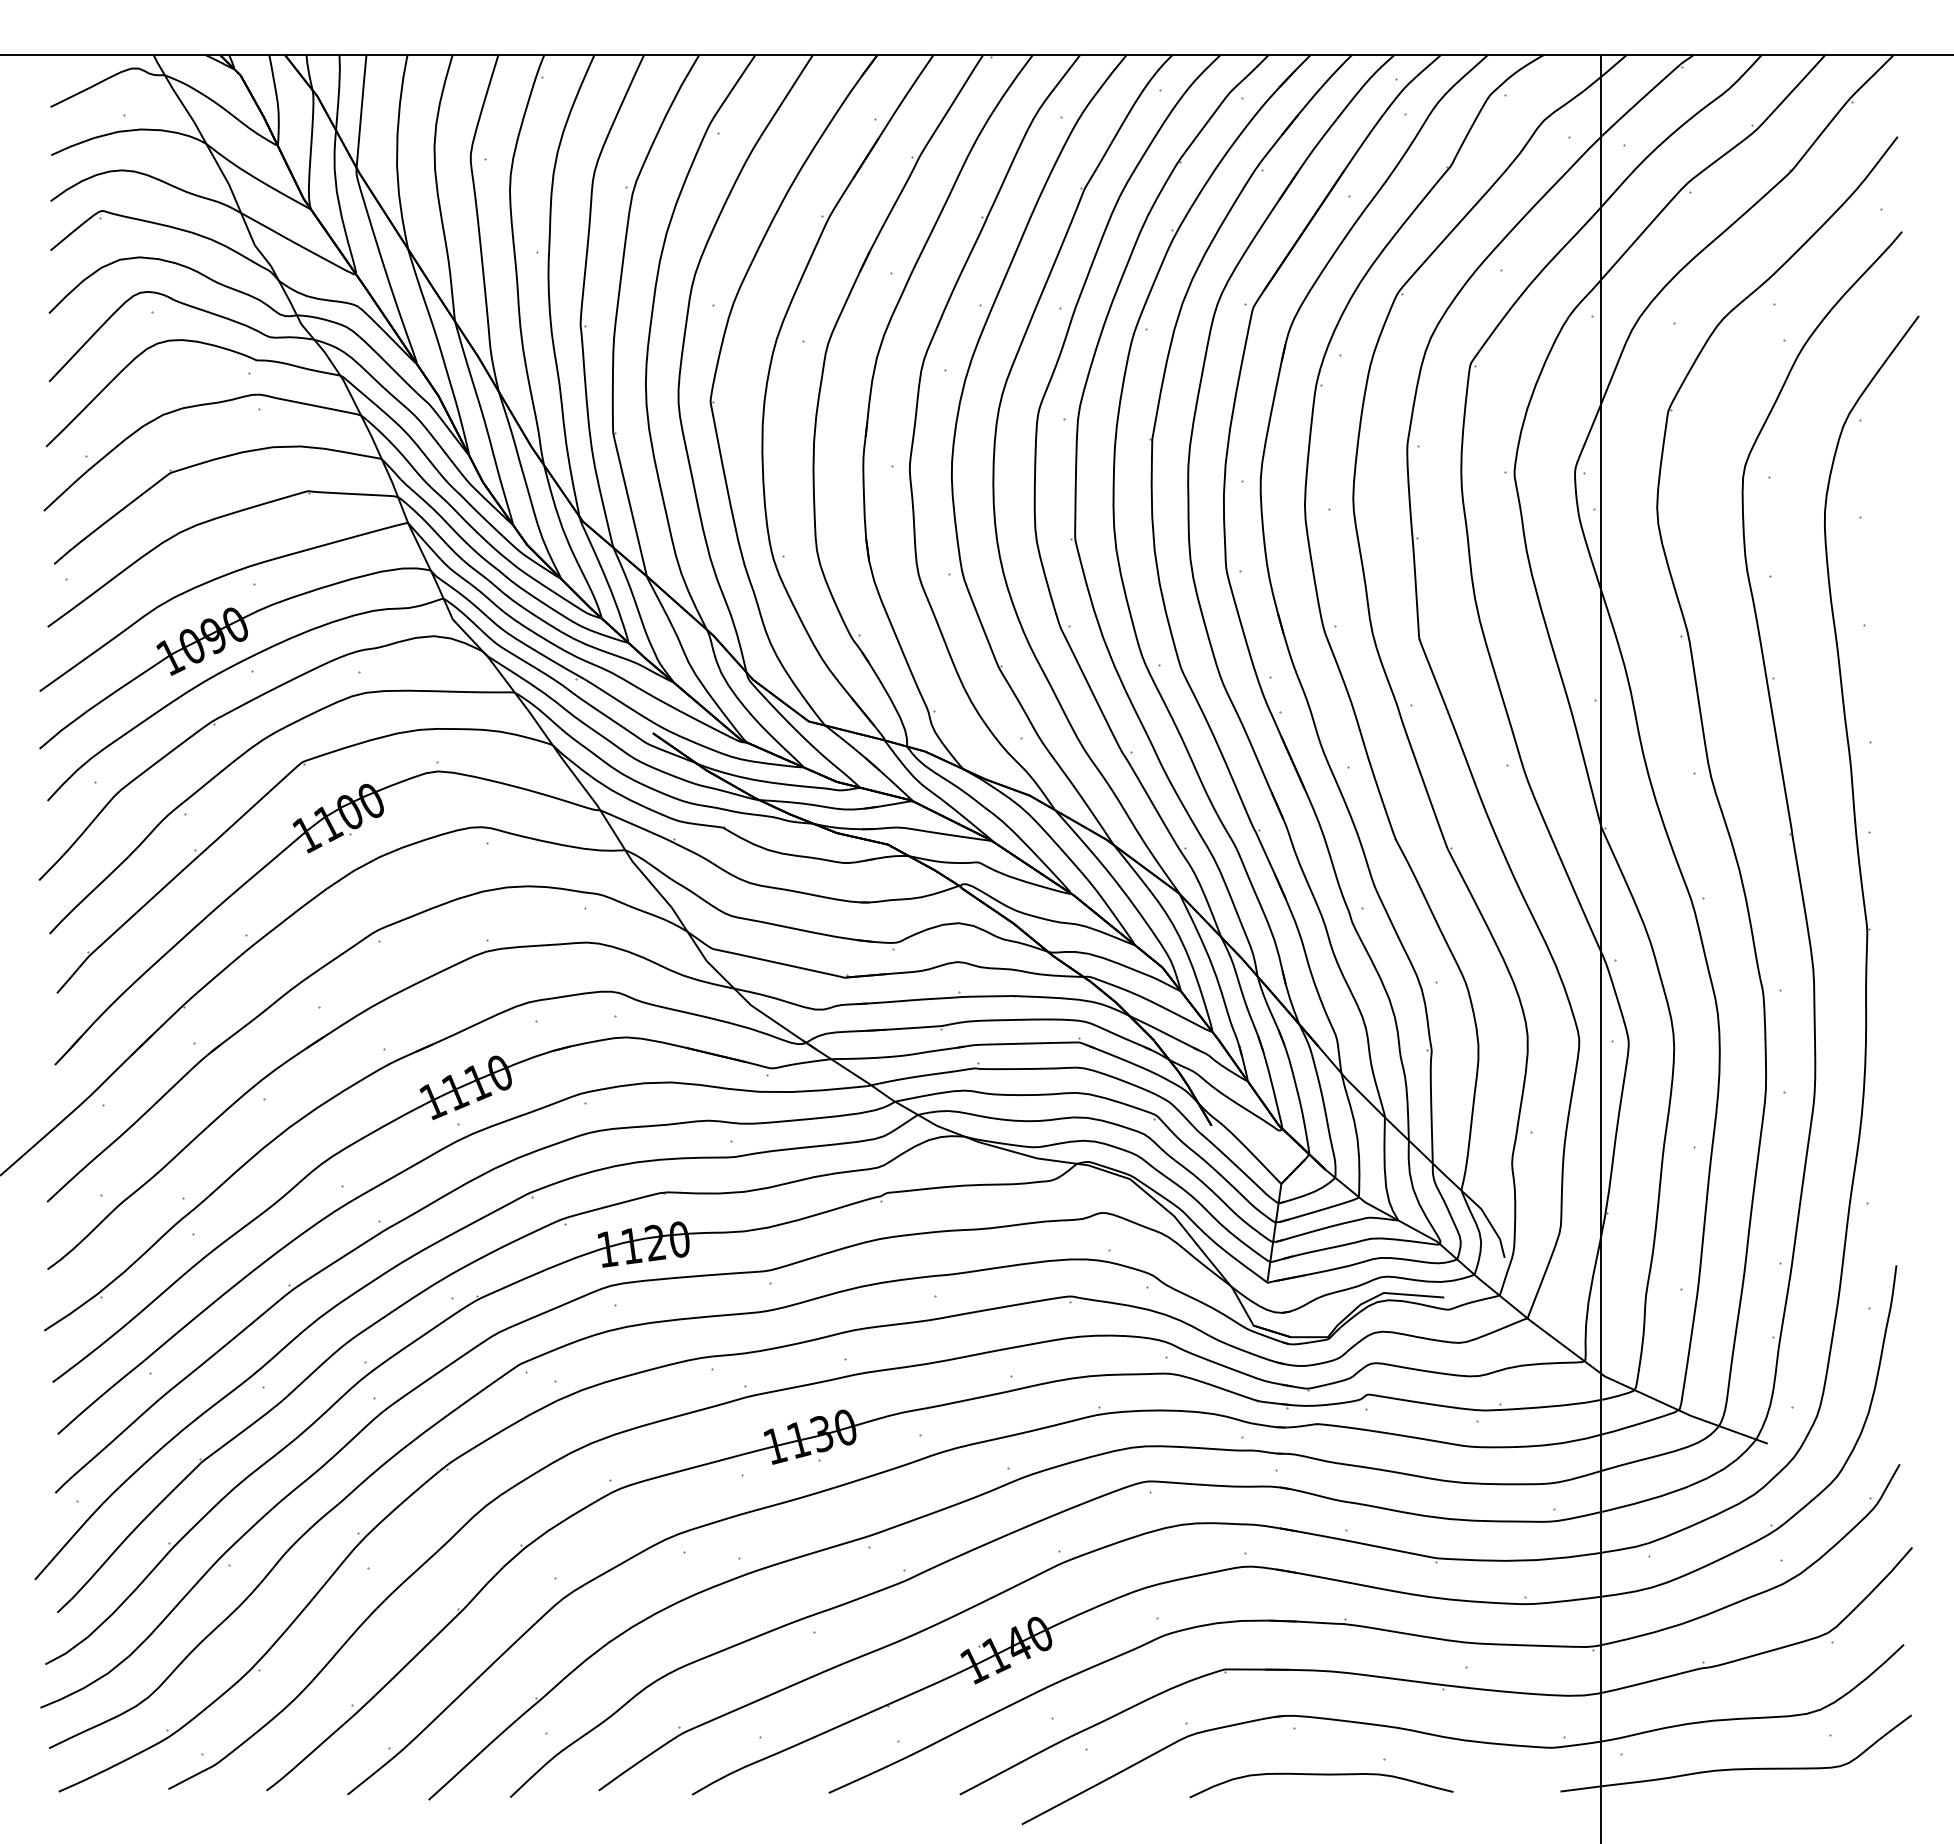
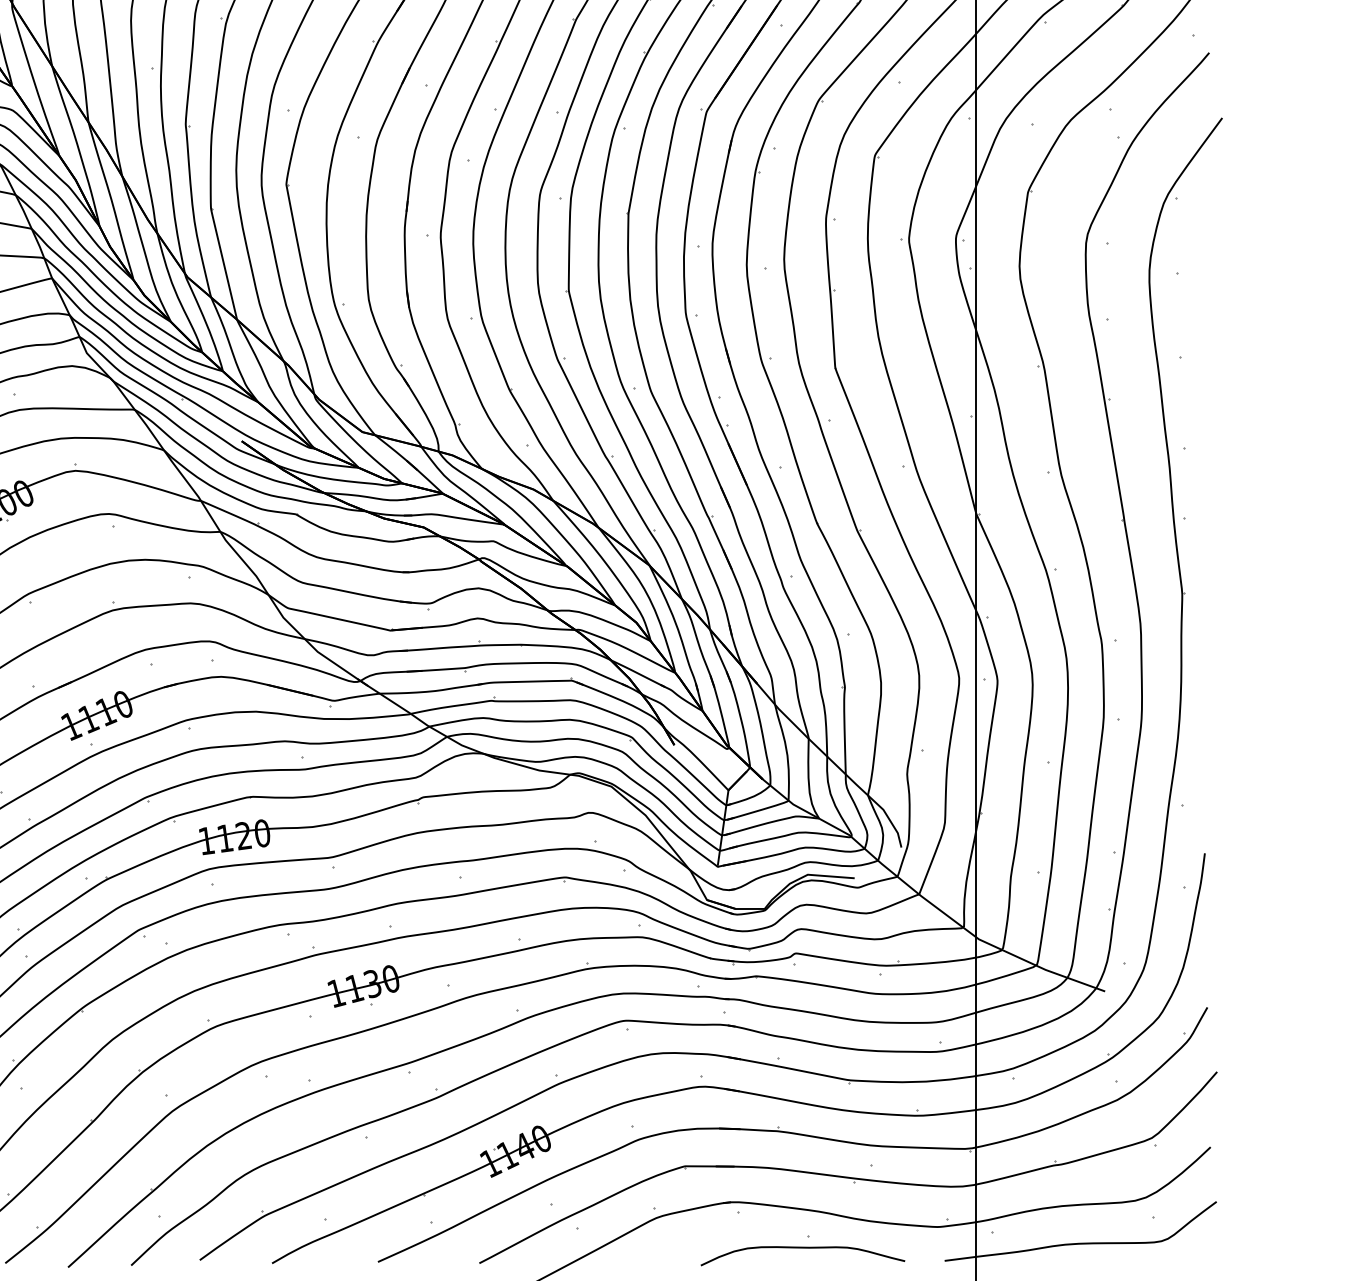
curve: (1321, 1775) -> (802, 1248), moved

